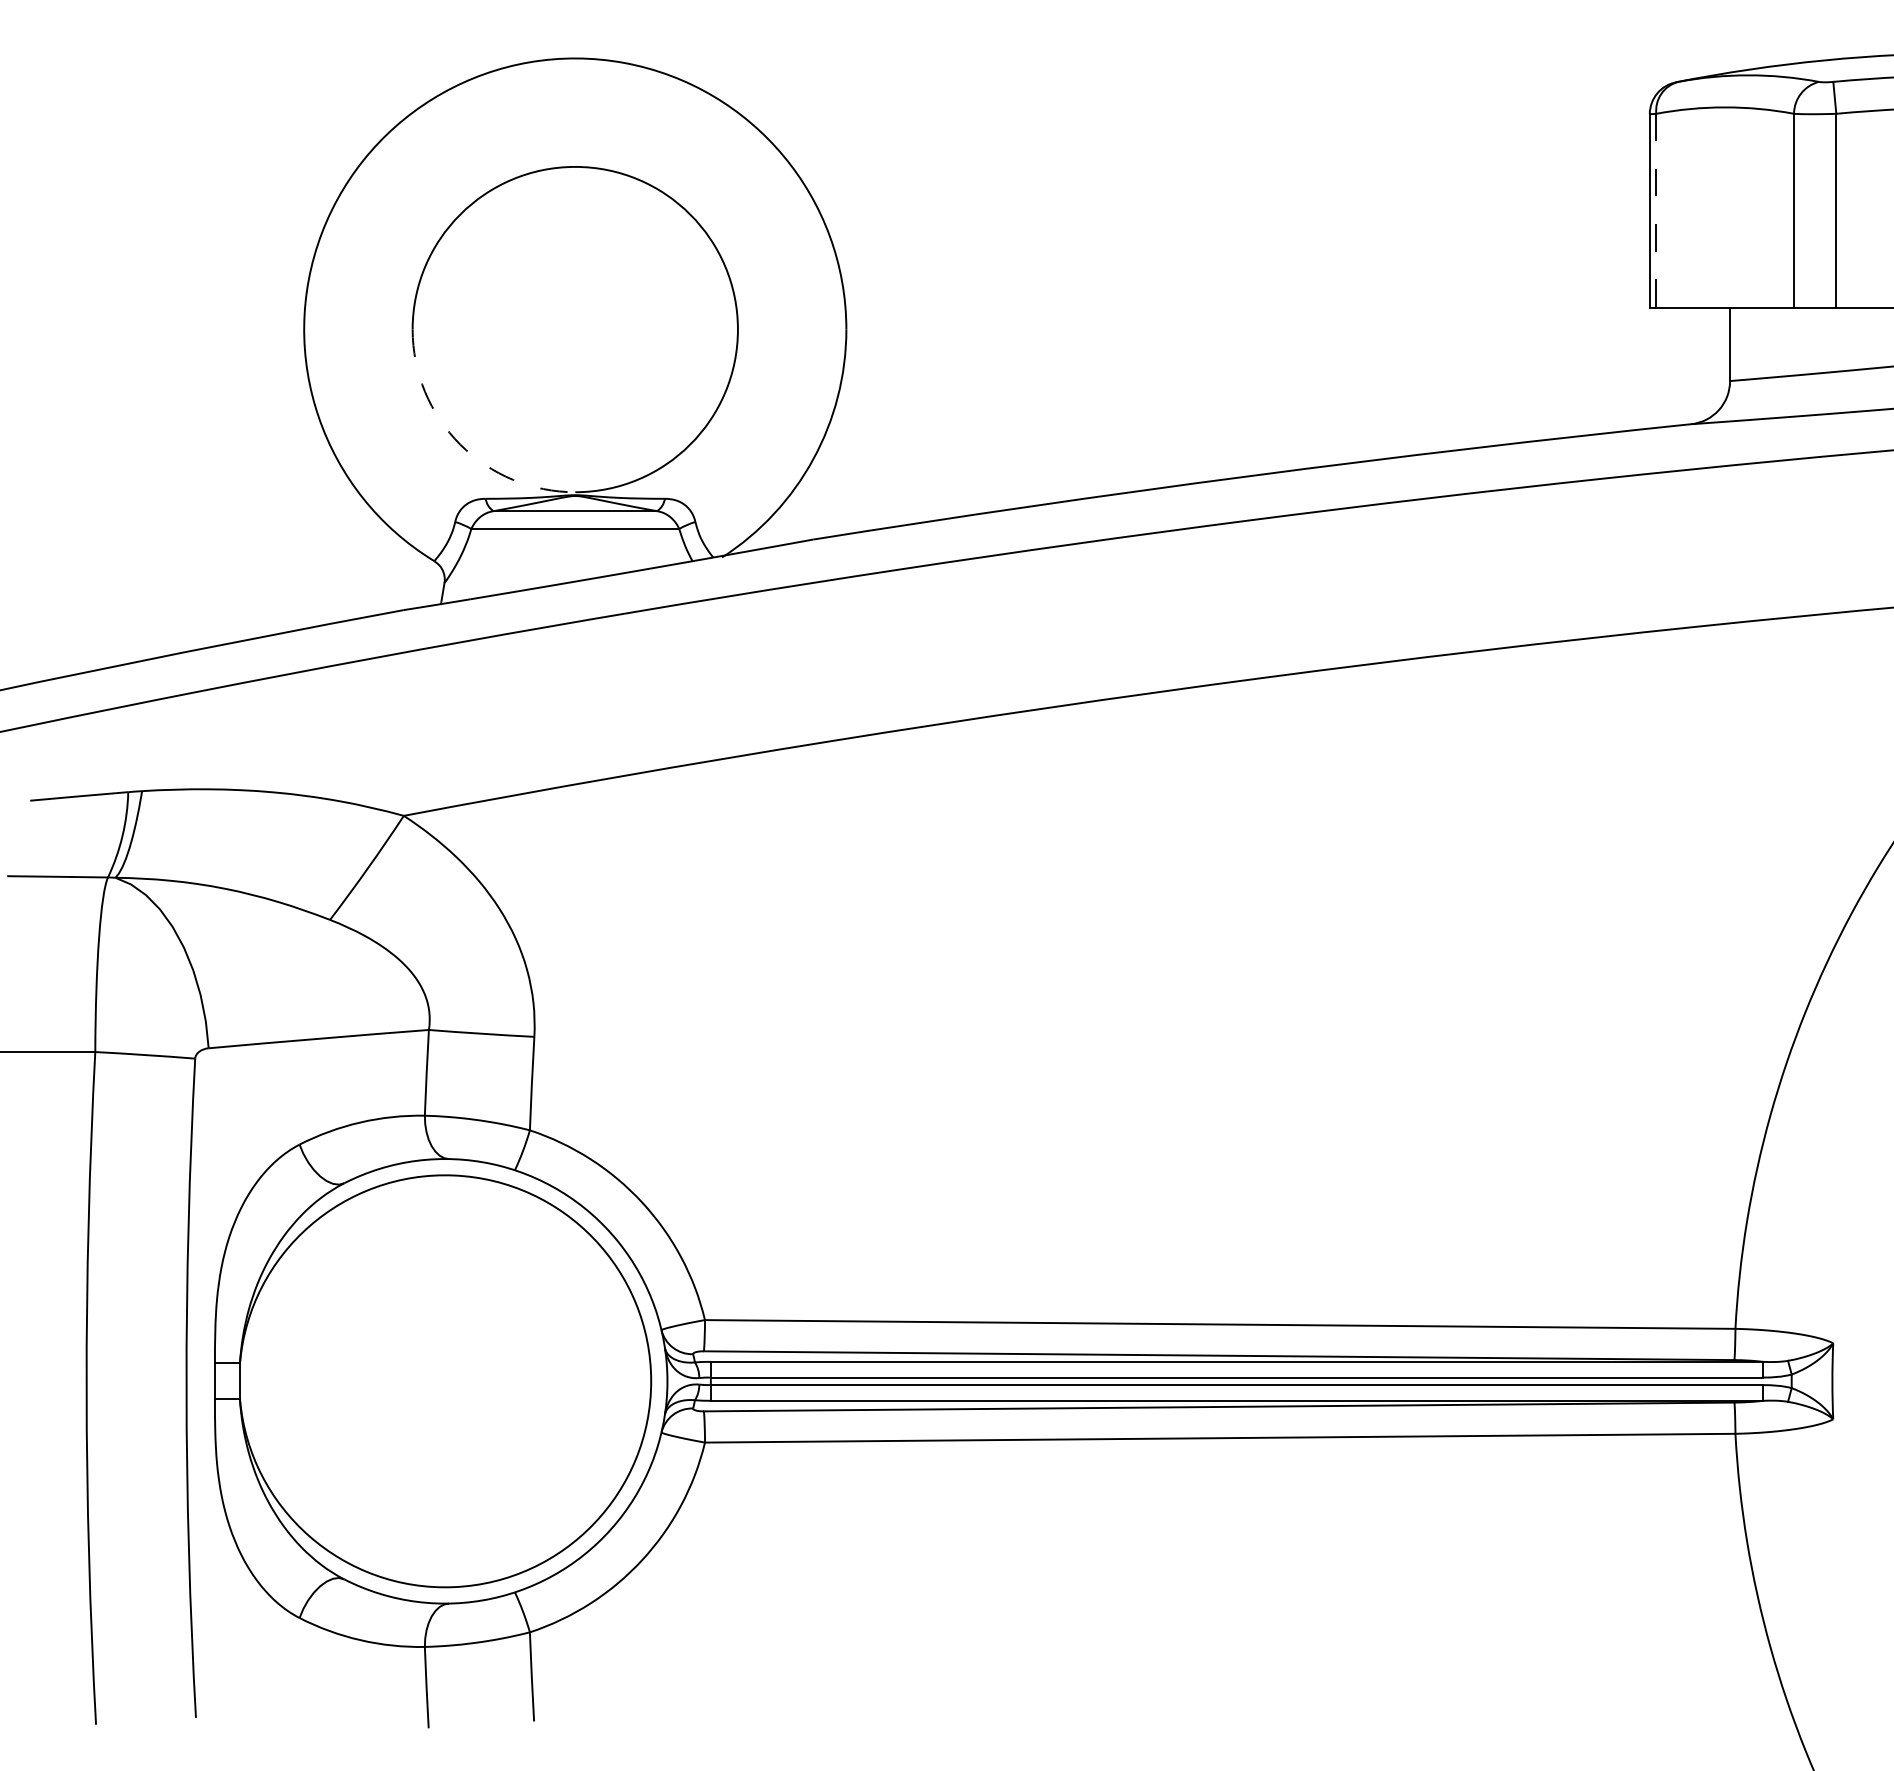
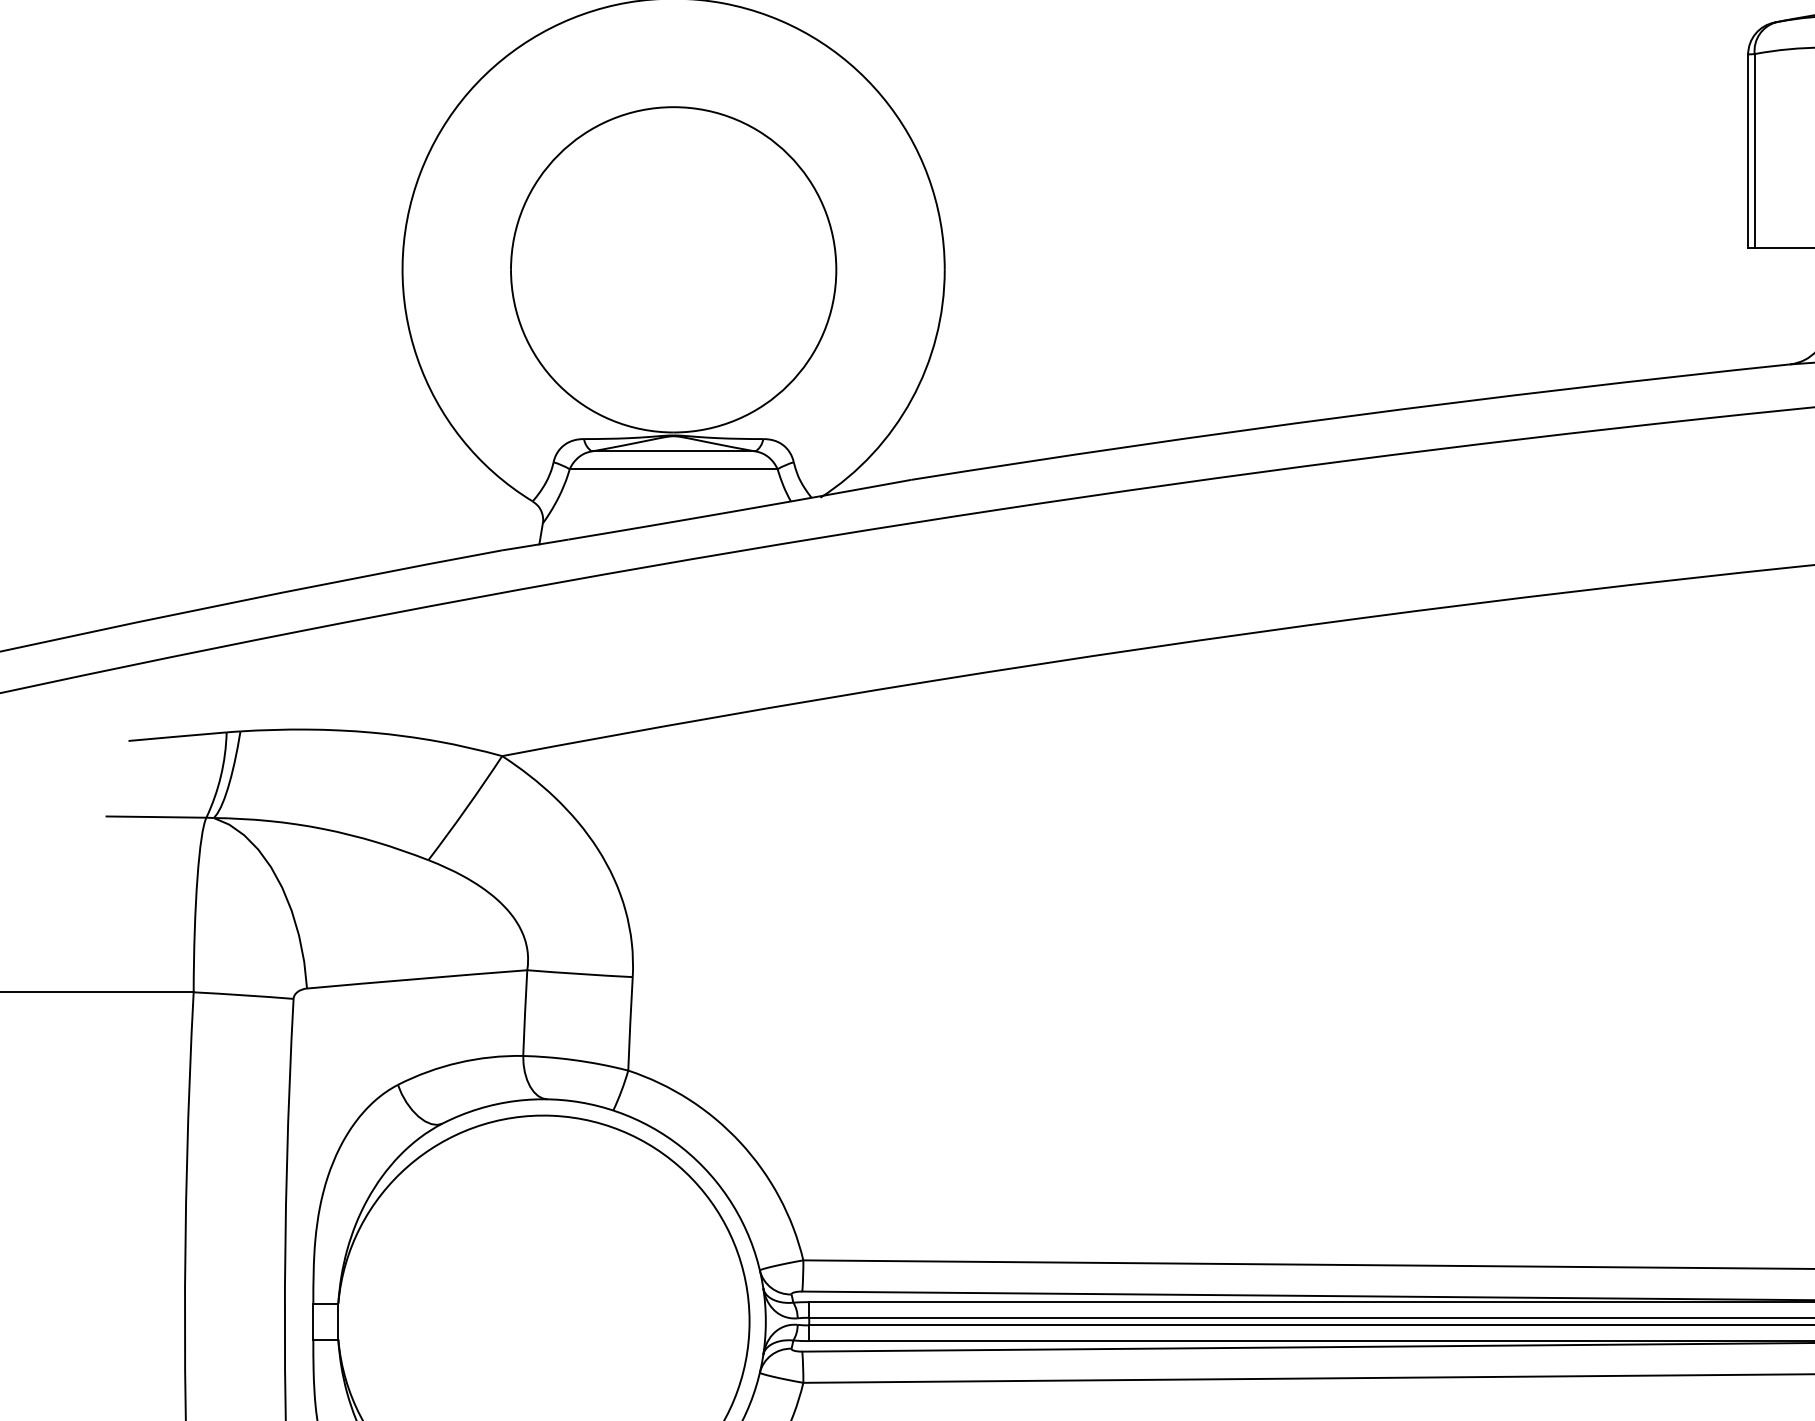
line: (1656, 211) -> (1754, 151), dashed -> solid
arc: (460, 444) -> (558, 384), dashed -> solid

